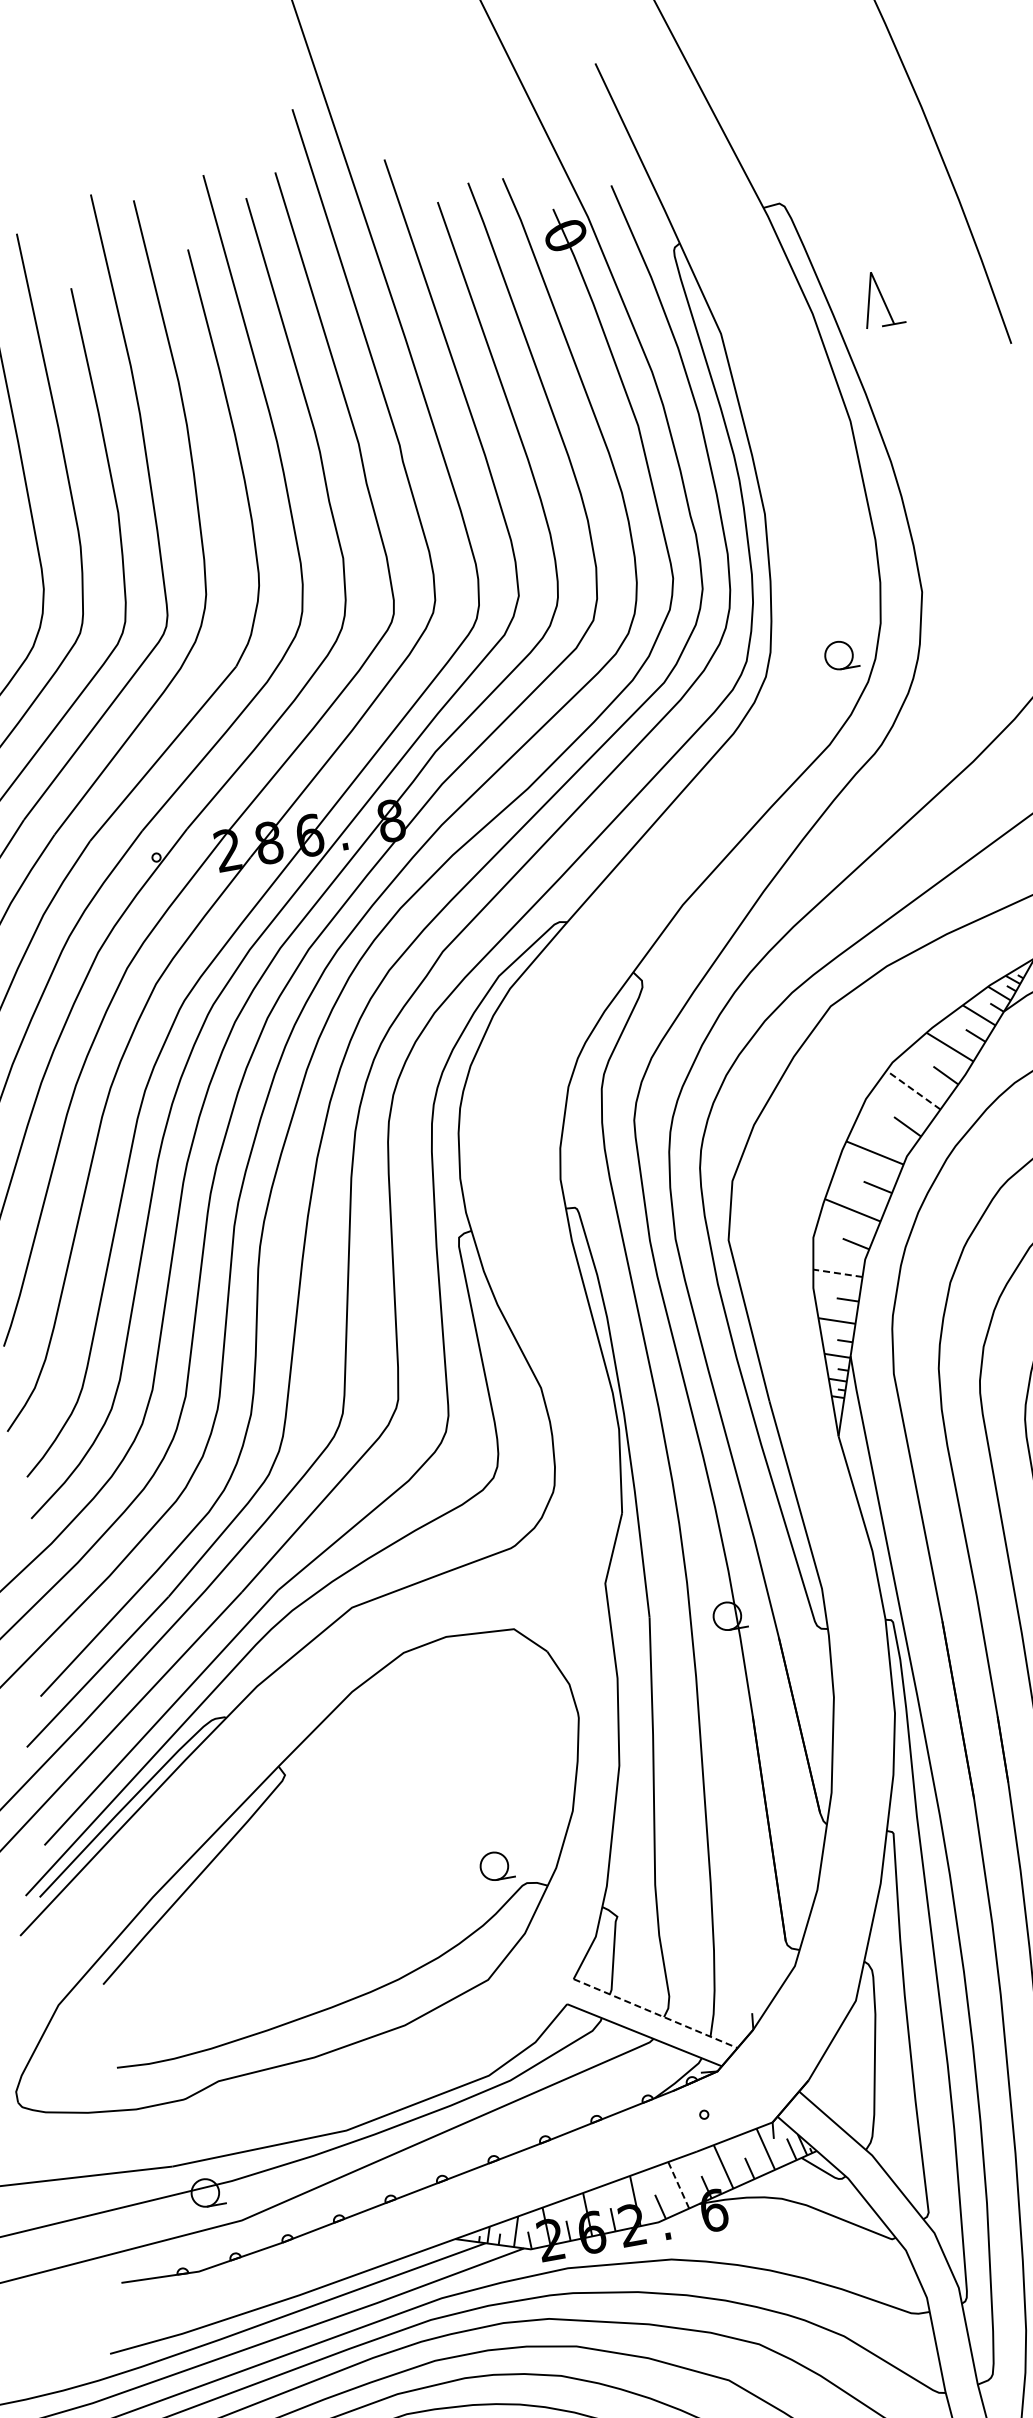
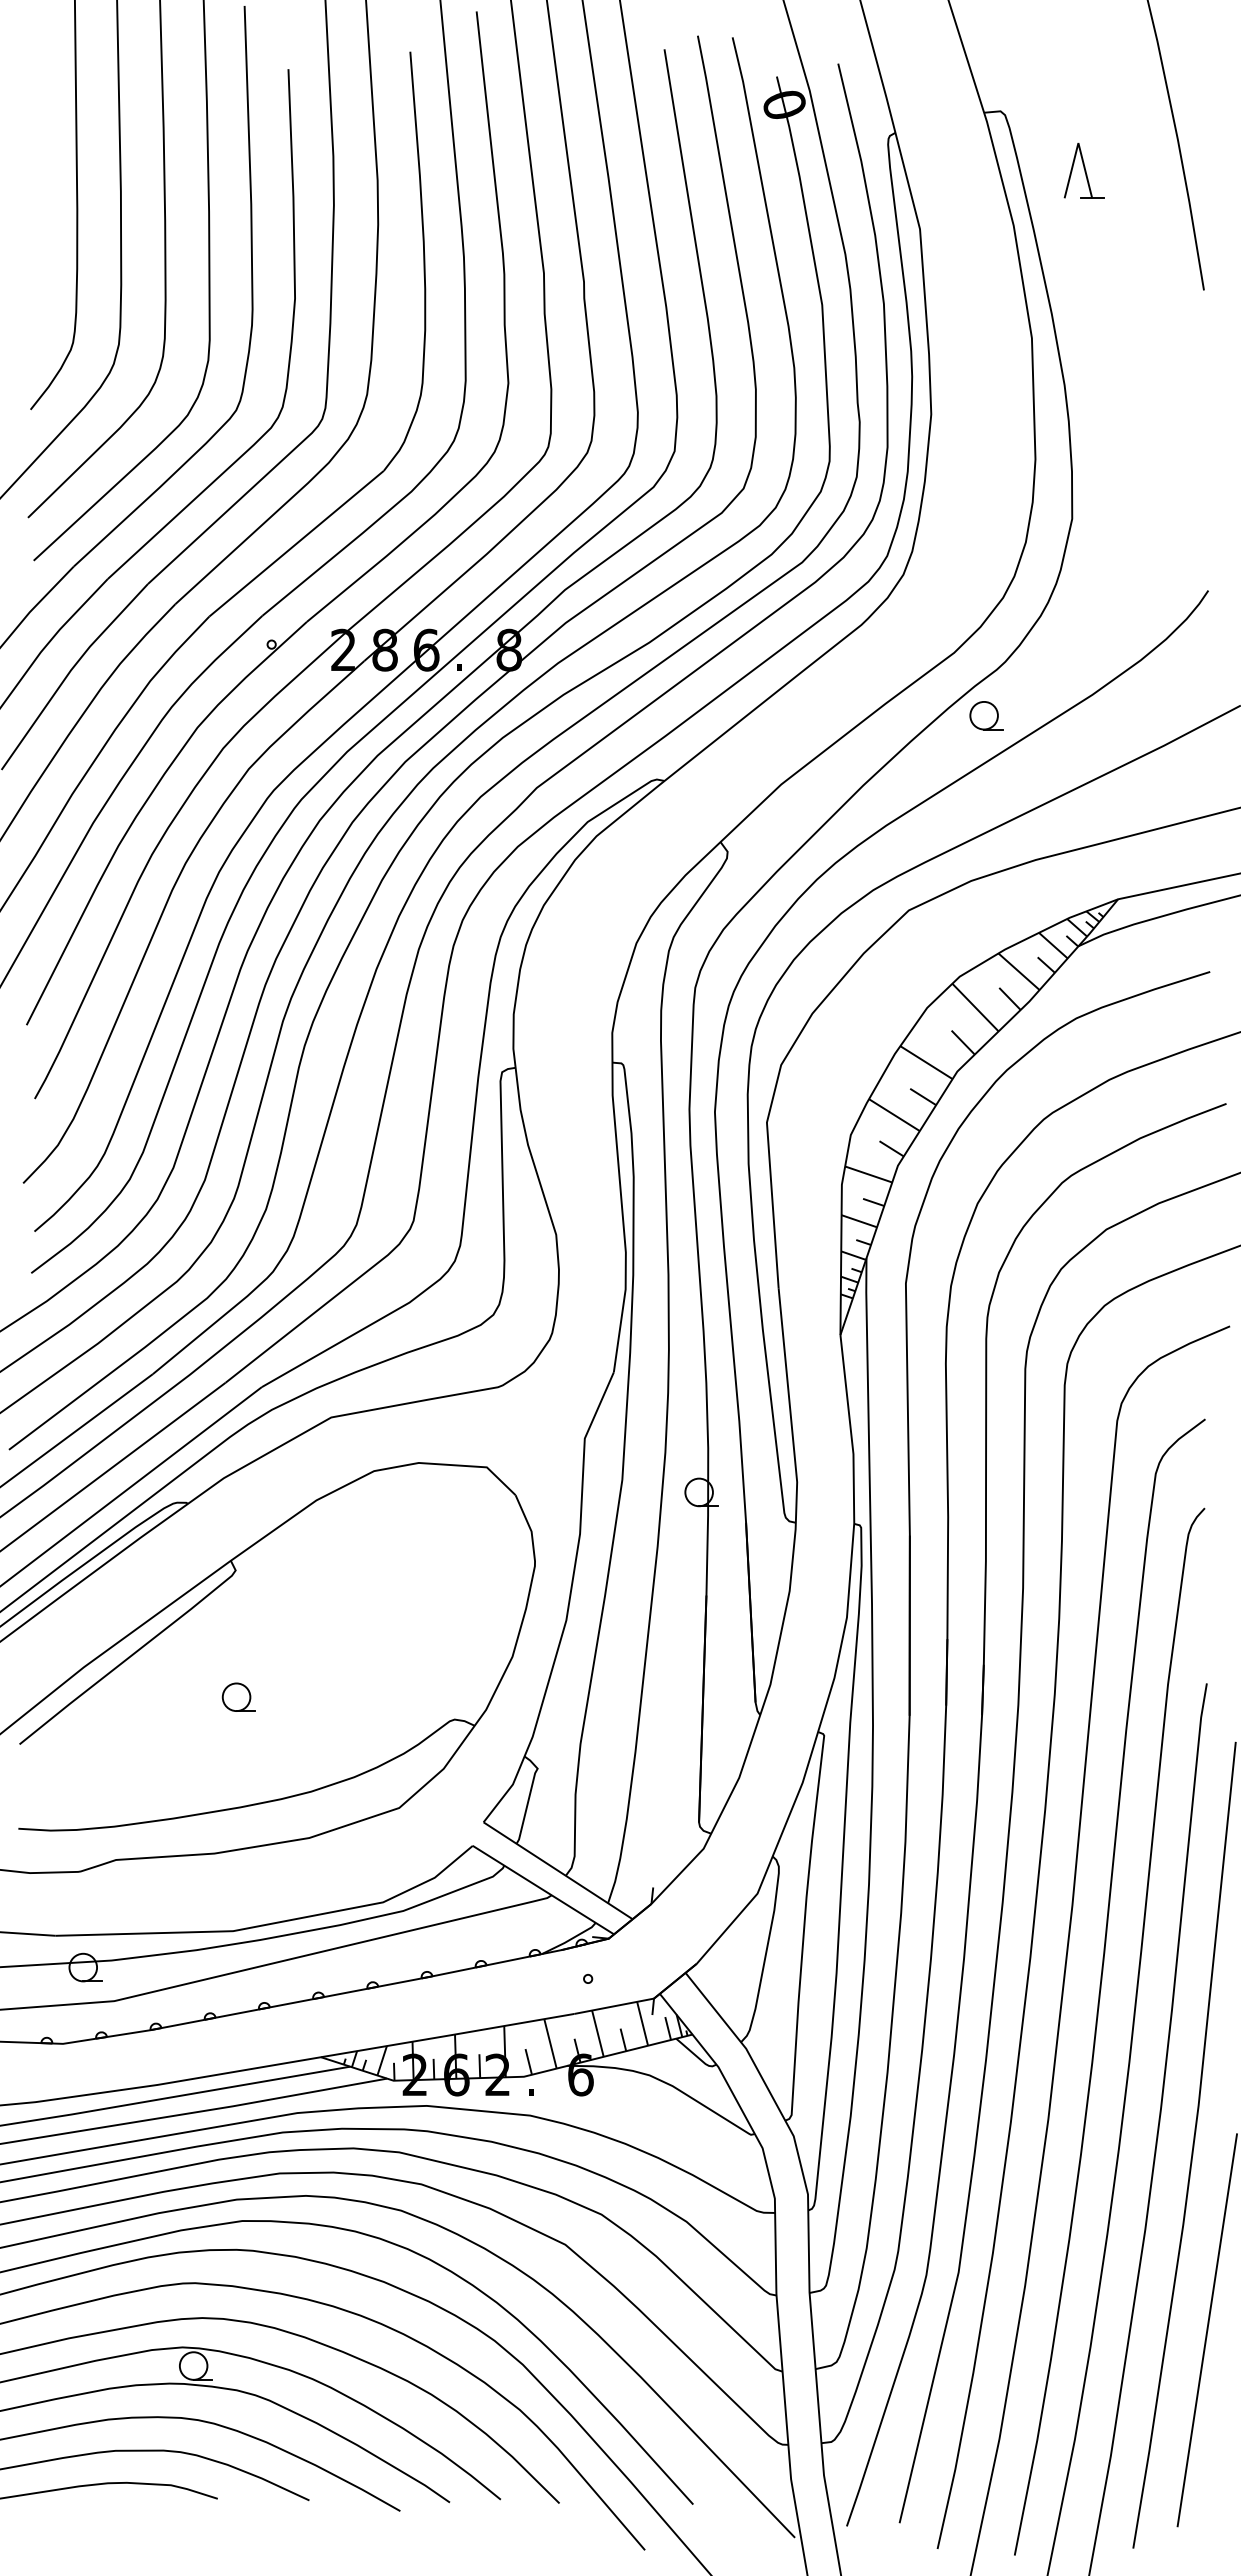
part: (880, 298) -> (1083, 170), moved
part: (841, 654) -> (986, 715), moved
line: (913, 1090) -> (975, 1007), dashed -> solid
line: (837, 1273) -> (868, 1174), dashed -> solid
part: (496, 1865) -> (238, 1696), moved
line: (655, 2013) -> (558, 1870), dashed -> solid
line: (678, 2184) -> (550, 2043), dashed -> solid

